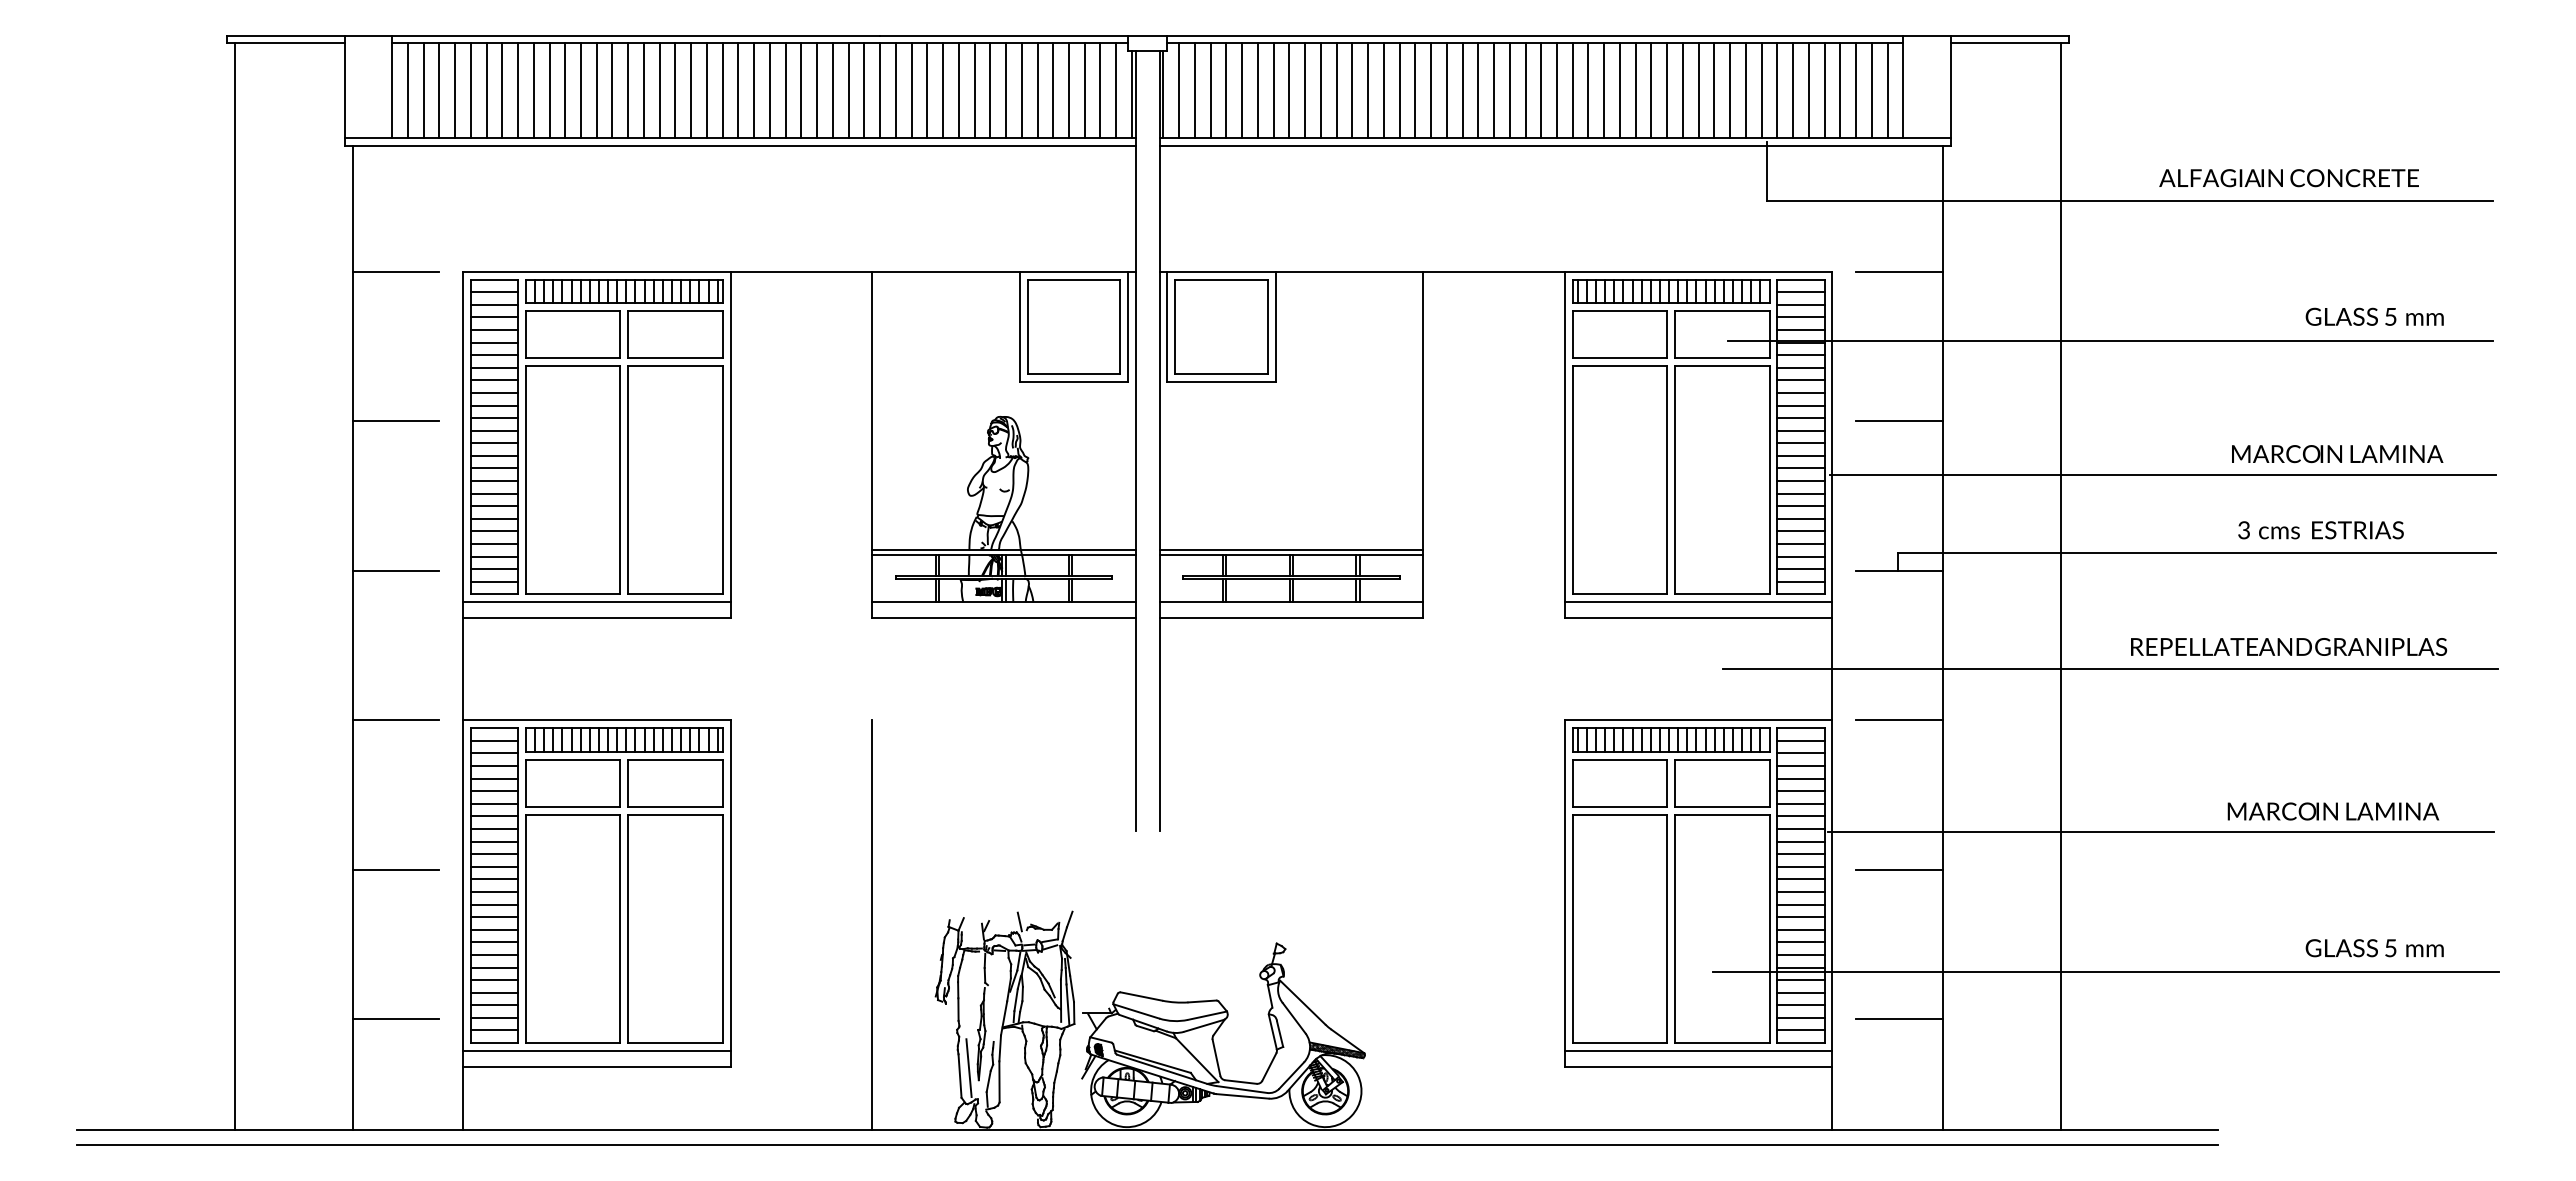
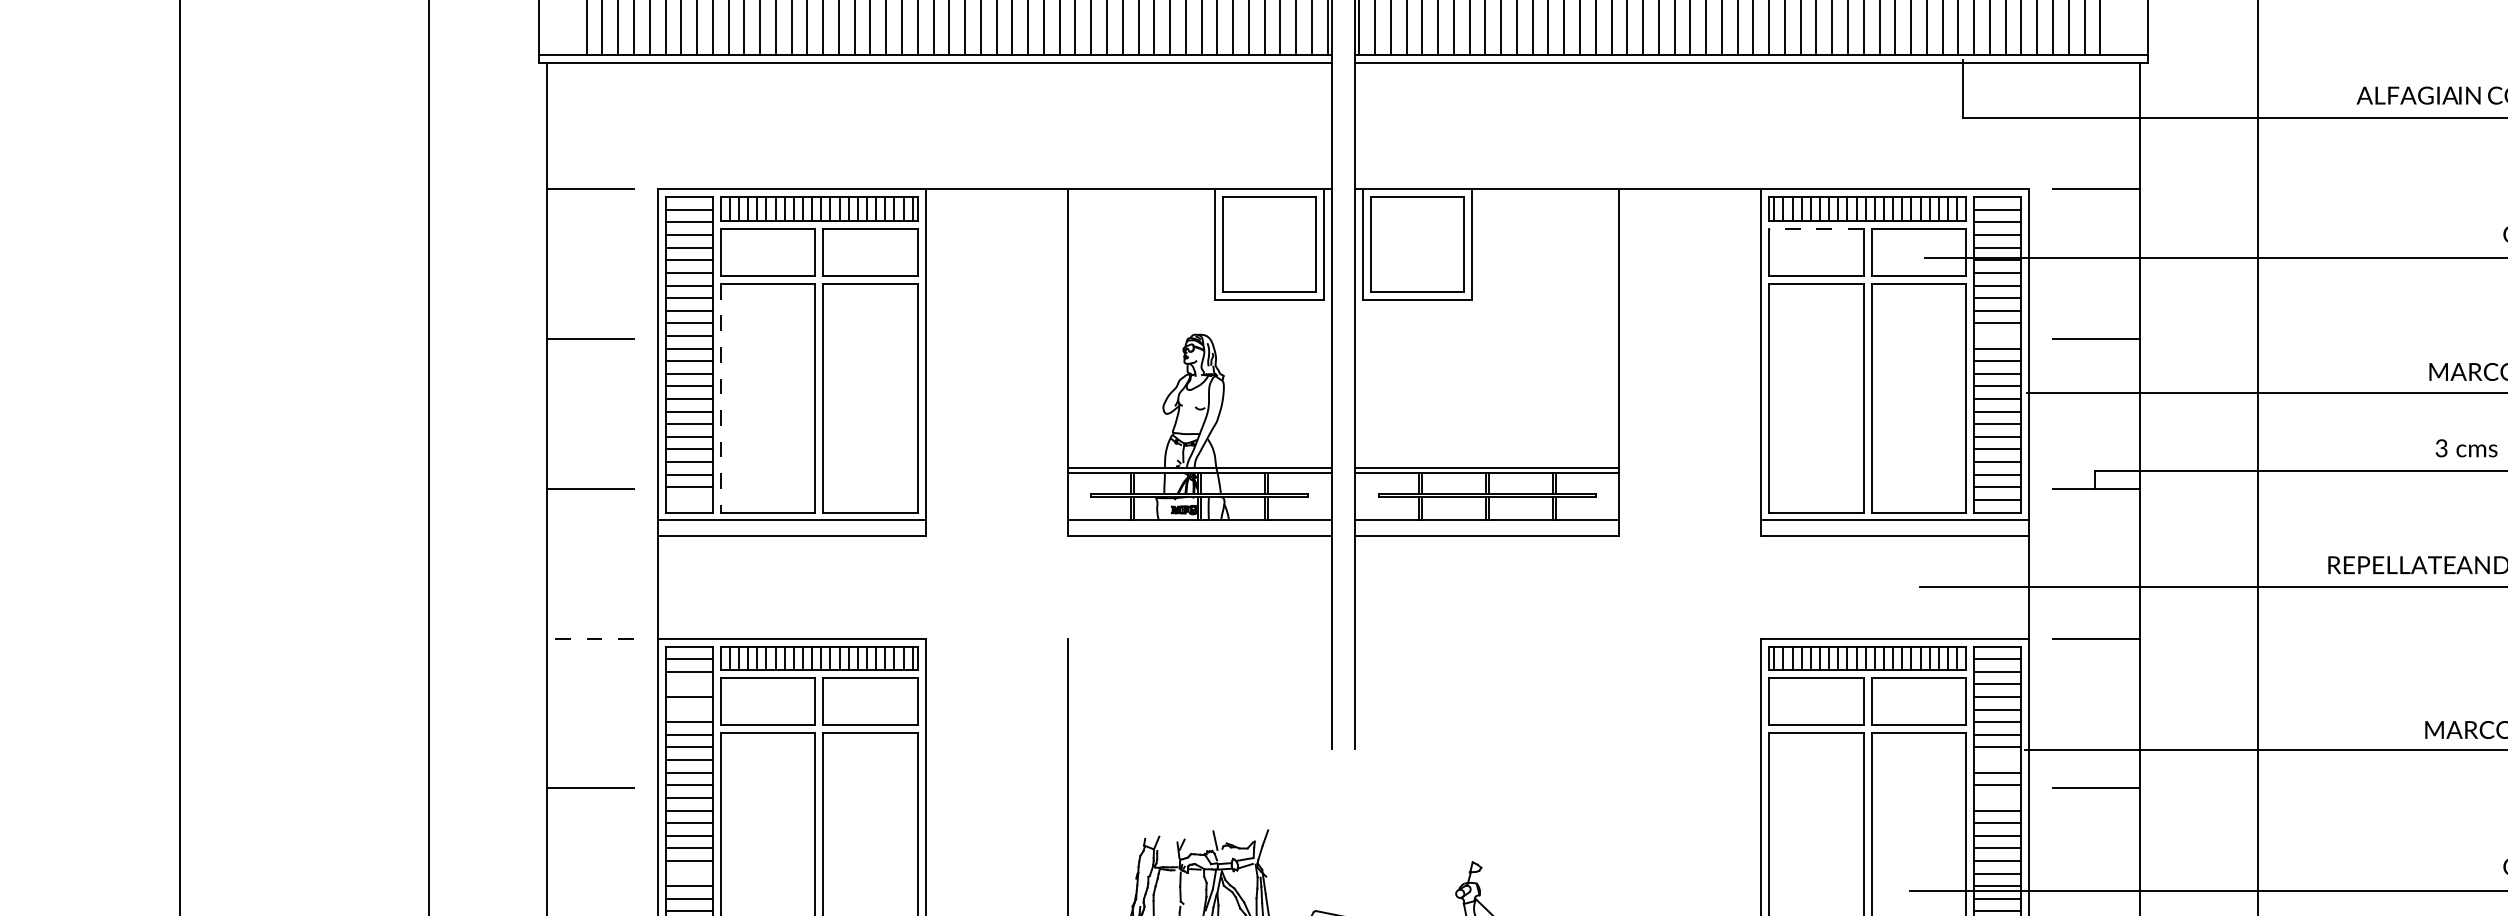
line: (1619, 311) -> (1816, 229), solid -> dashed
line: (1800, 418) -> (1997, 336), removed
line: (525, 480) -> (720, 398), solid -> dashed
line: (494, 581) -> (689, 499), removed
line: (395, 720) -> (590, 638), solid -> dashed
line: (494, 766) -> (689, 684), removed
line: (494, 791) -> (689, 709), removed
line: (1800, 841) -> (1997, 760), removed
line: (1800, 879) -> (1997, 798), removed
line: (494, 954) -> (689, 873), removed

